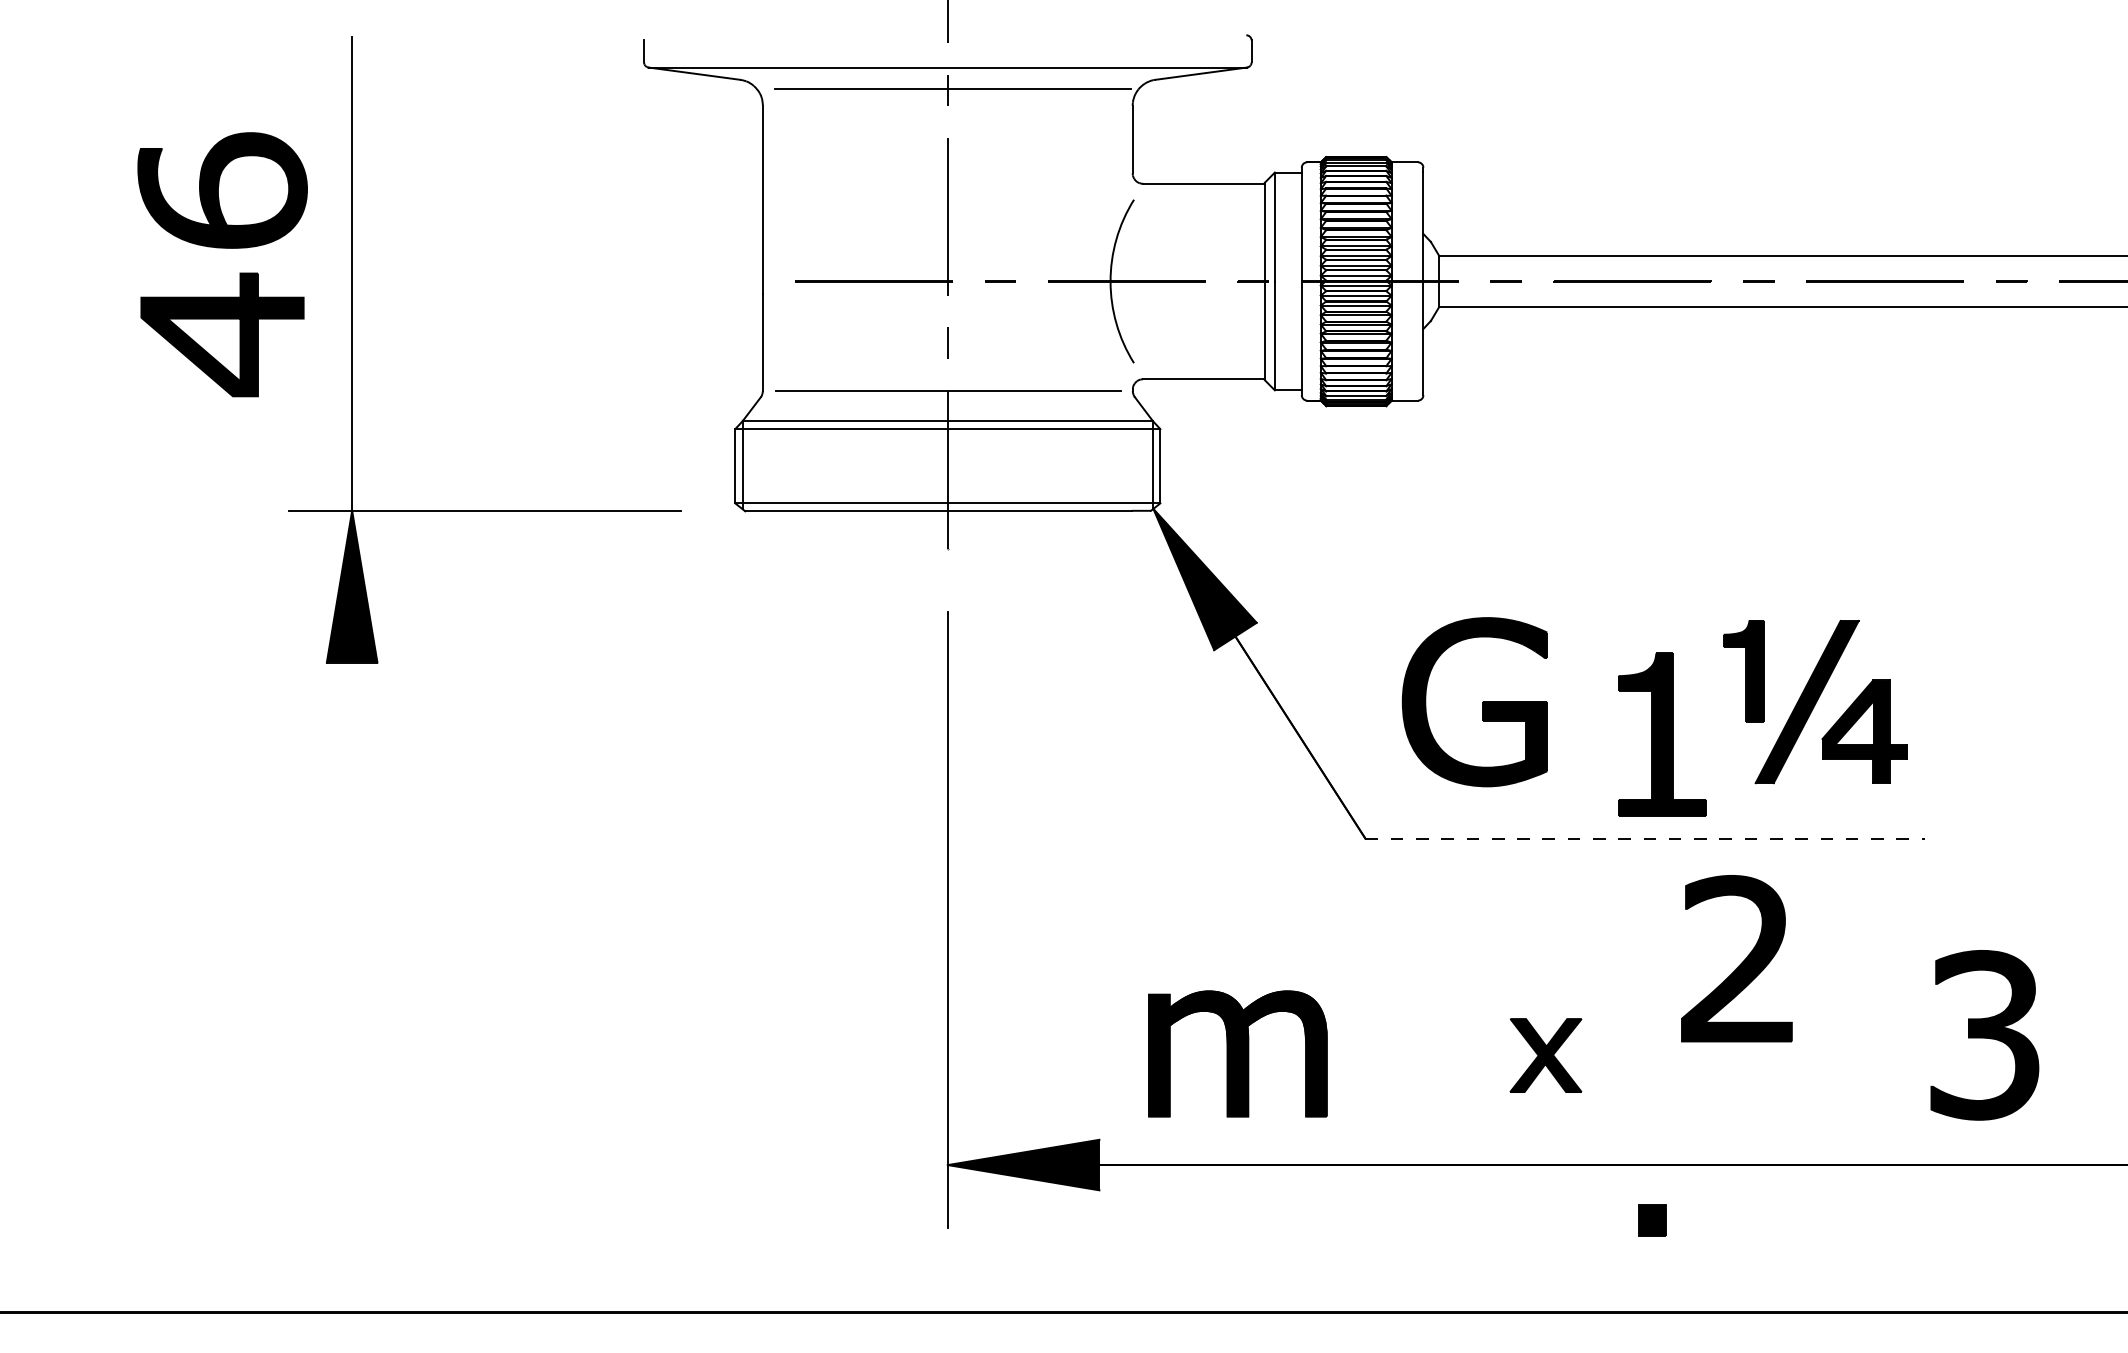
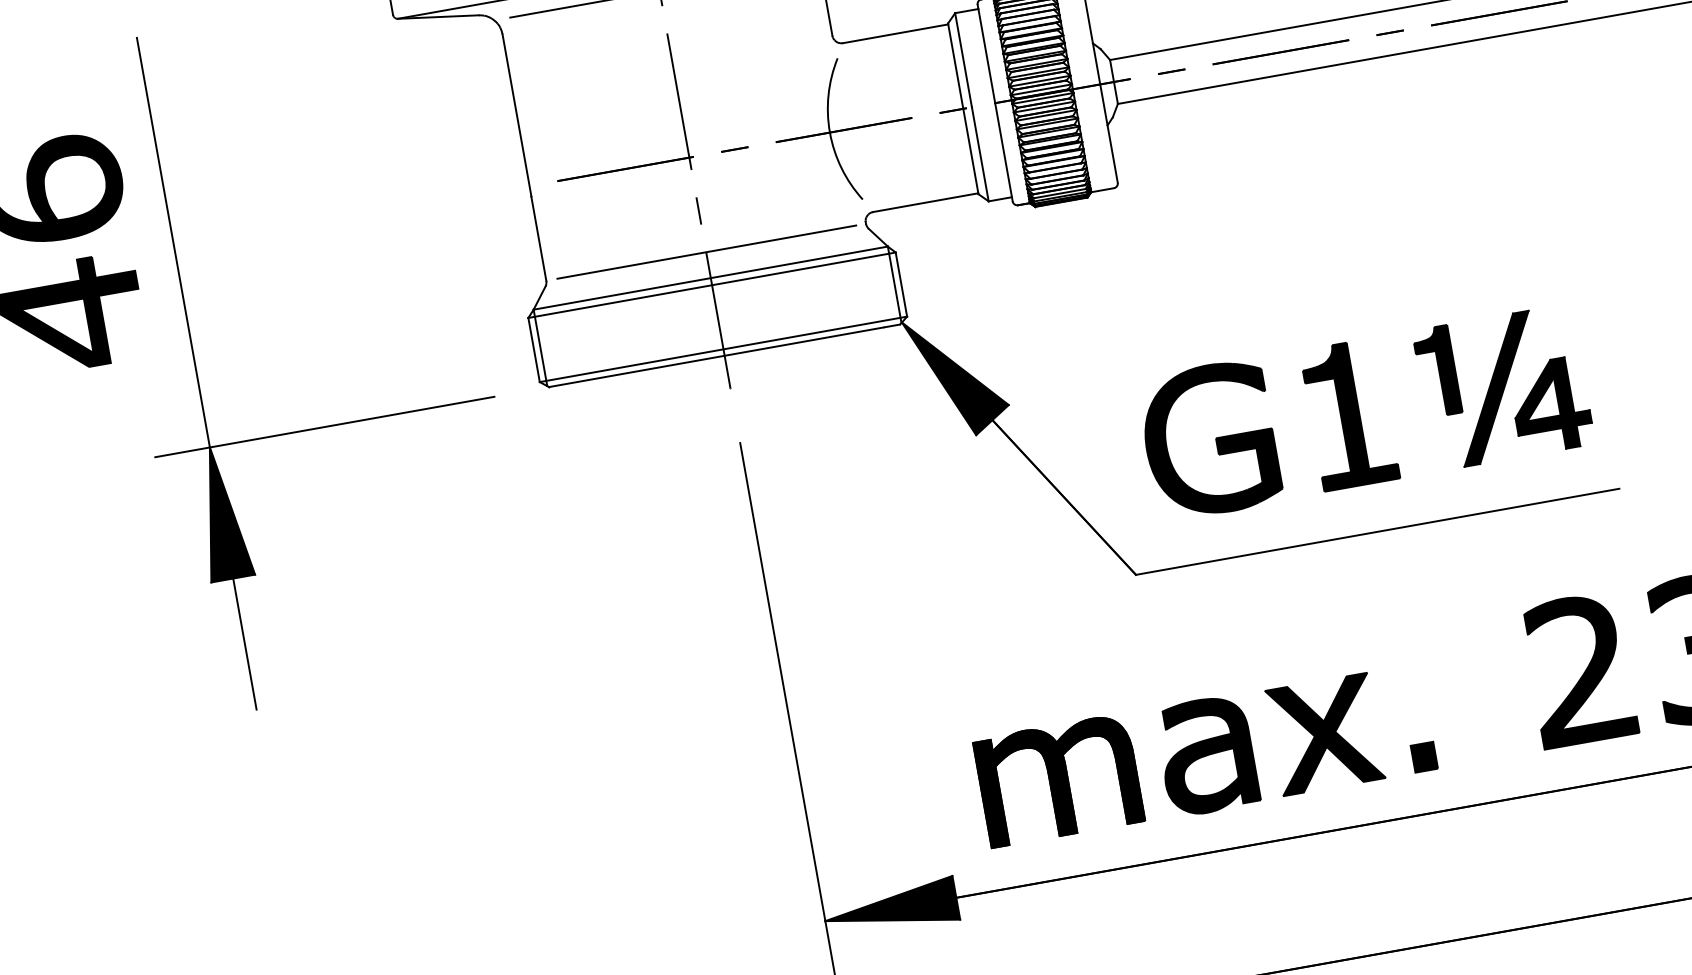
part: (1662, 734) -> (1349, 414), moved
line: (352, 738) -> (245, 644), added
line: (1645, 838) -> (1377, 531), dashed -> solid
part: (1741, 962) -> (1583, 672), moved
part: (1408, 1055) -> (1206, 755), added
part: (1545, 1055) -> (1324, 734), size x1.67
part: (1652, 1220) -> (1424, 756), moved

